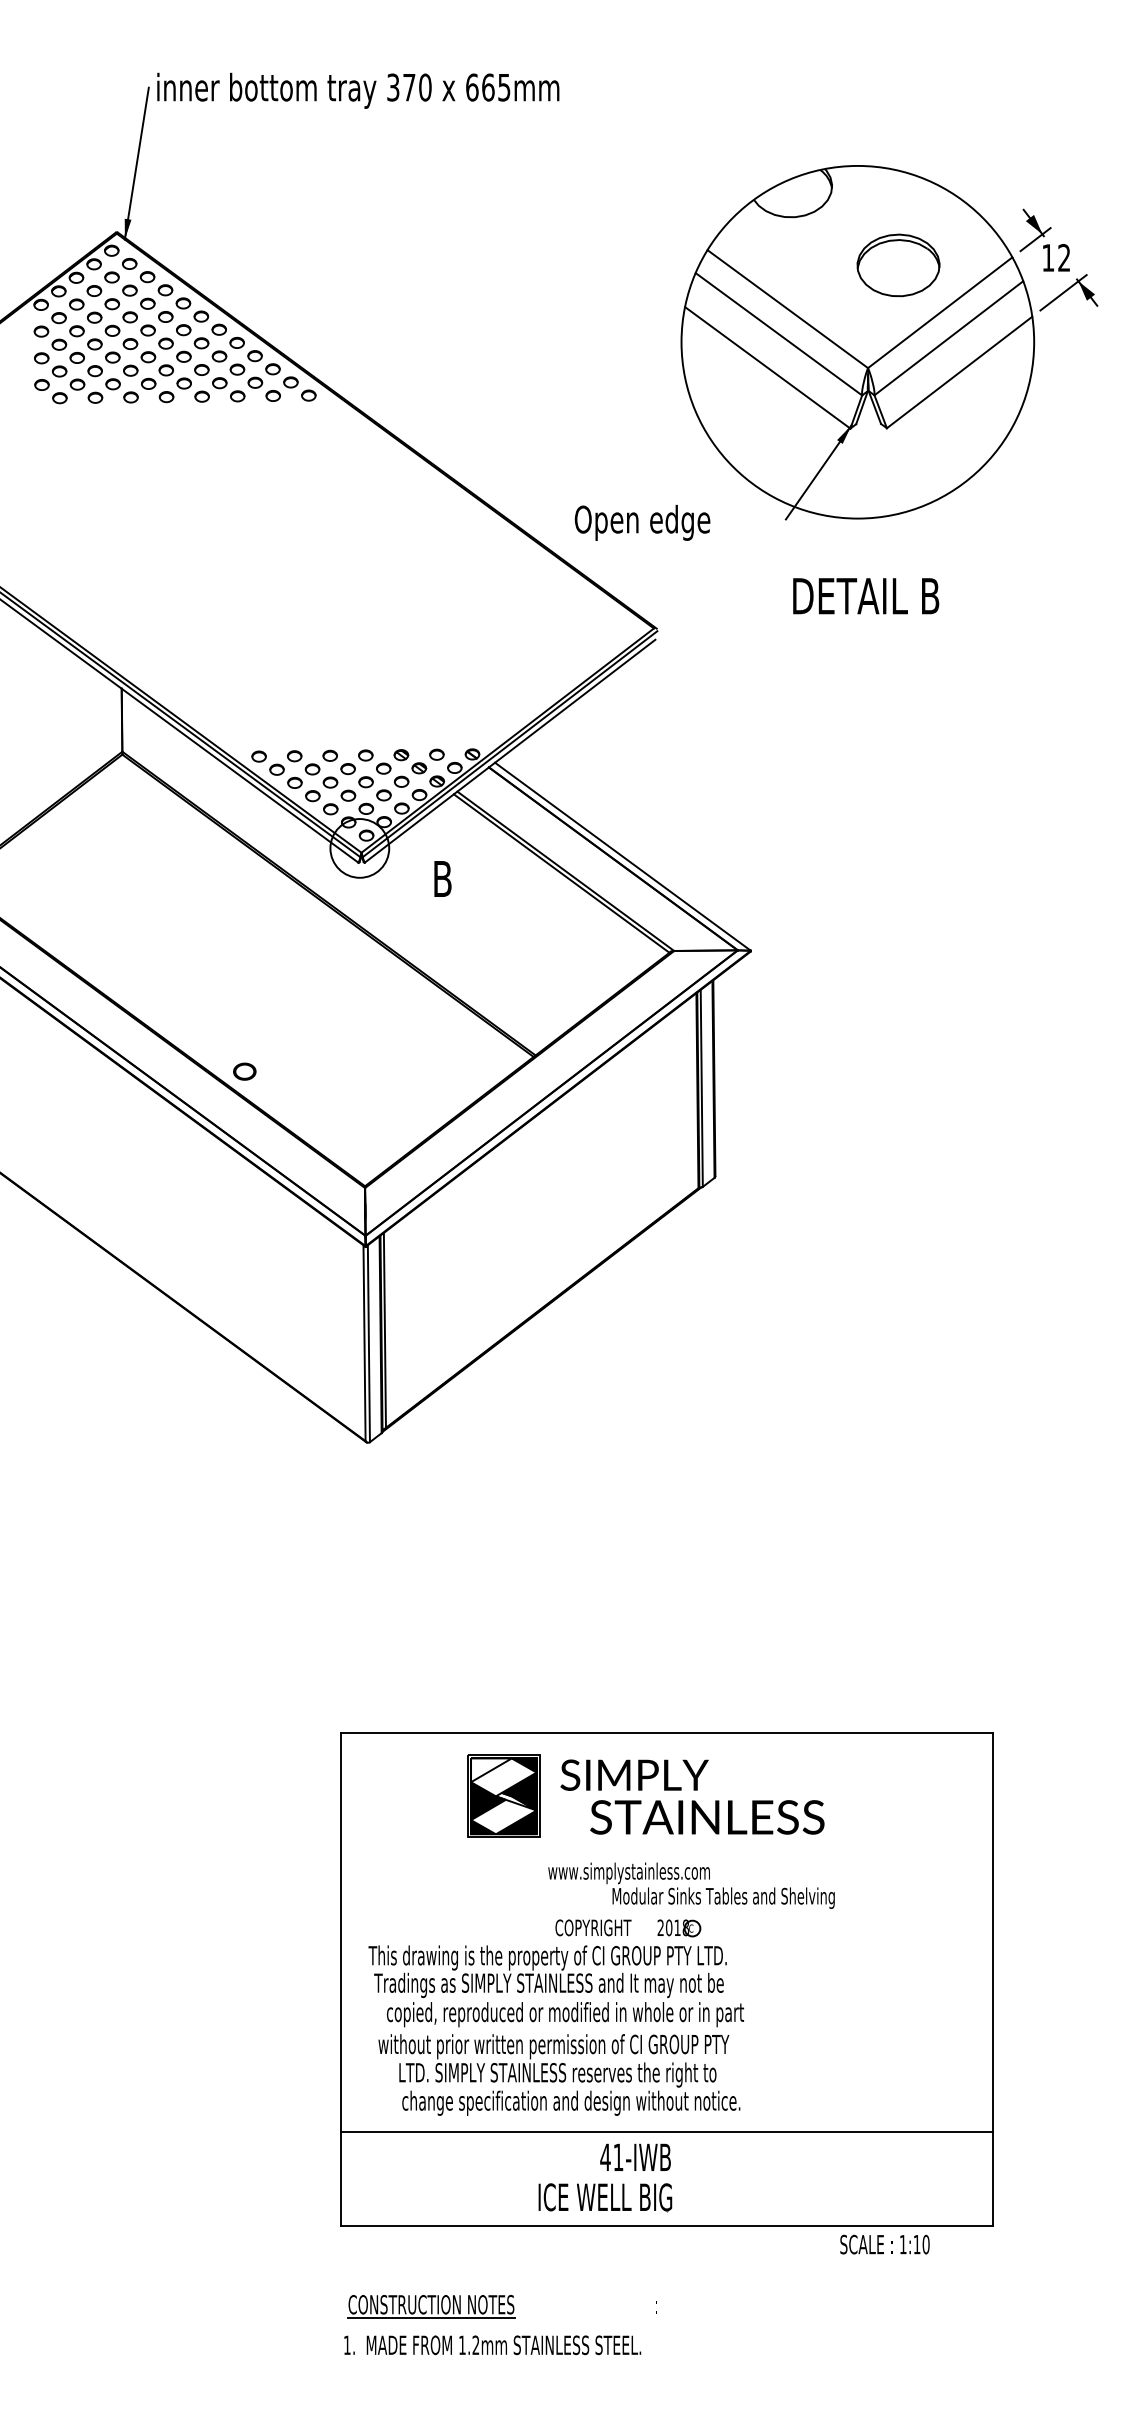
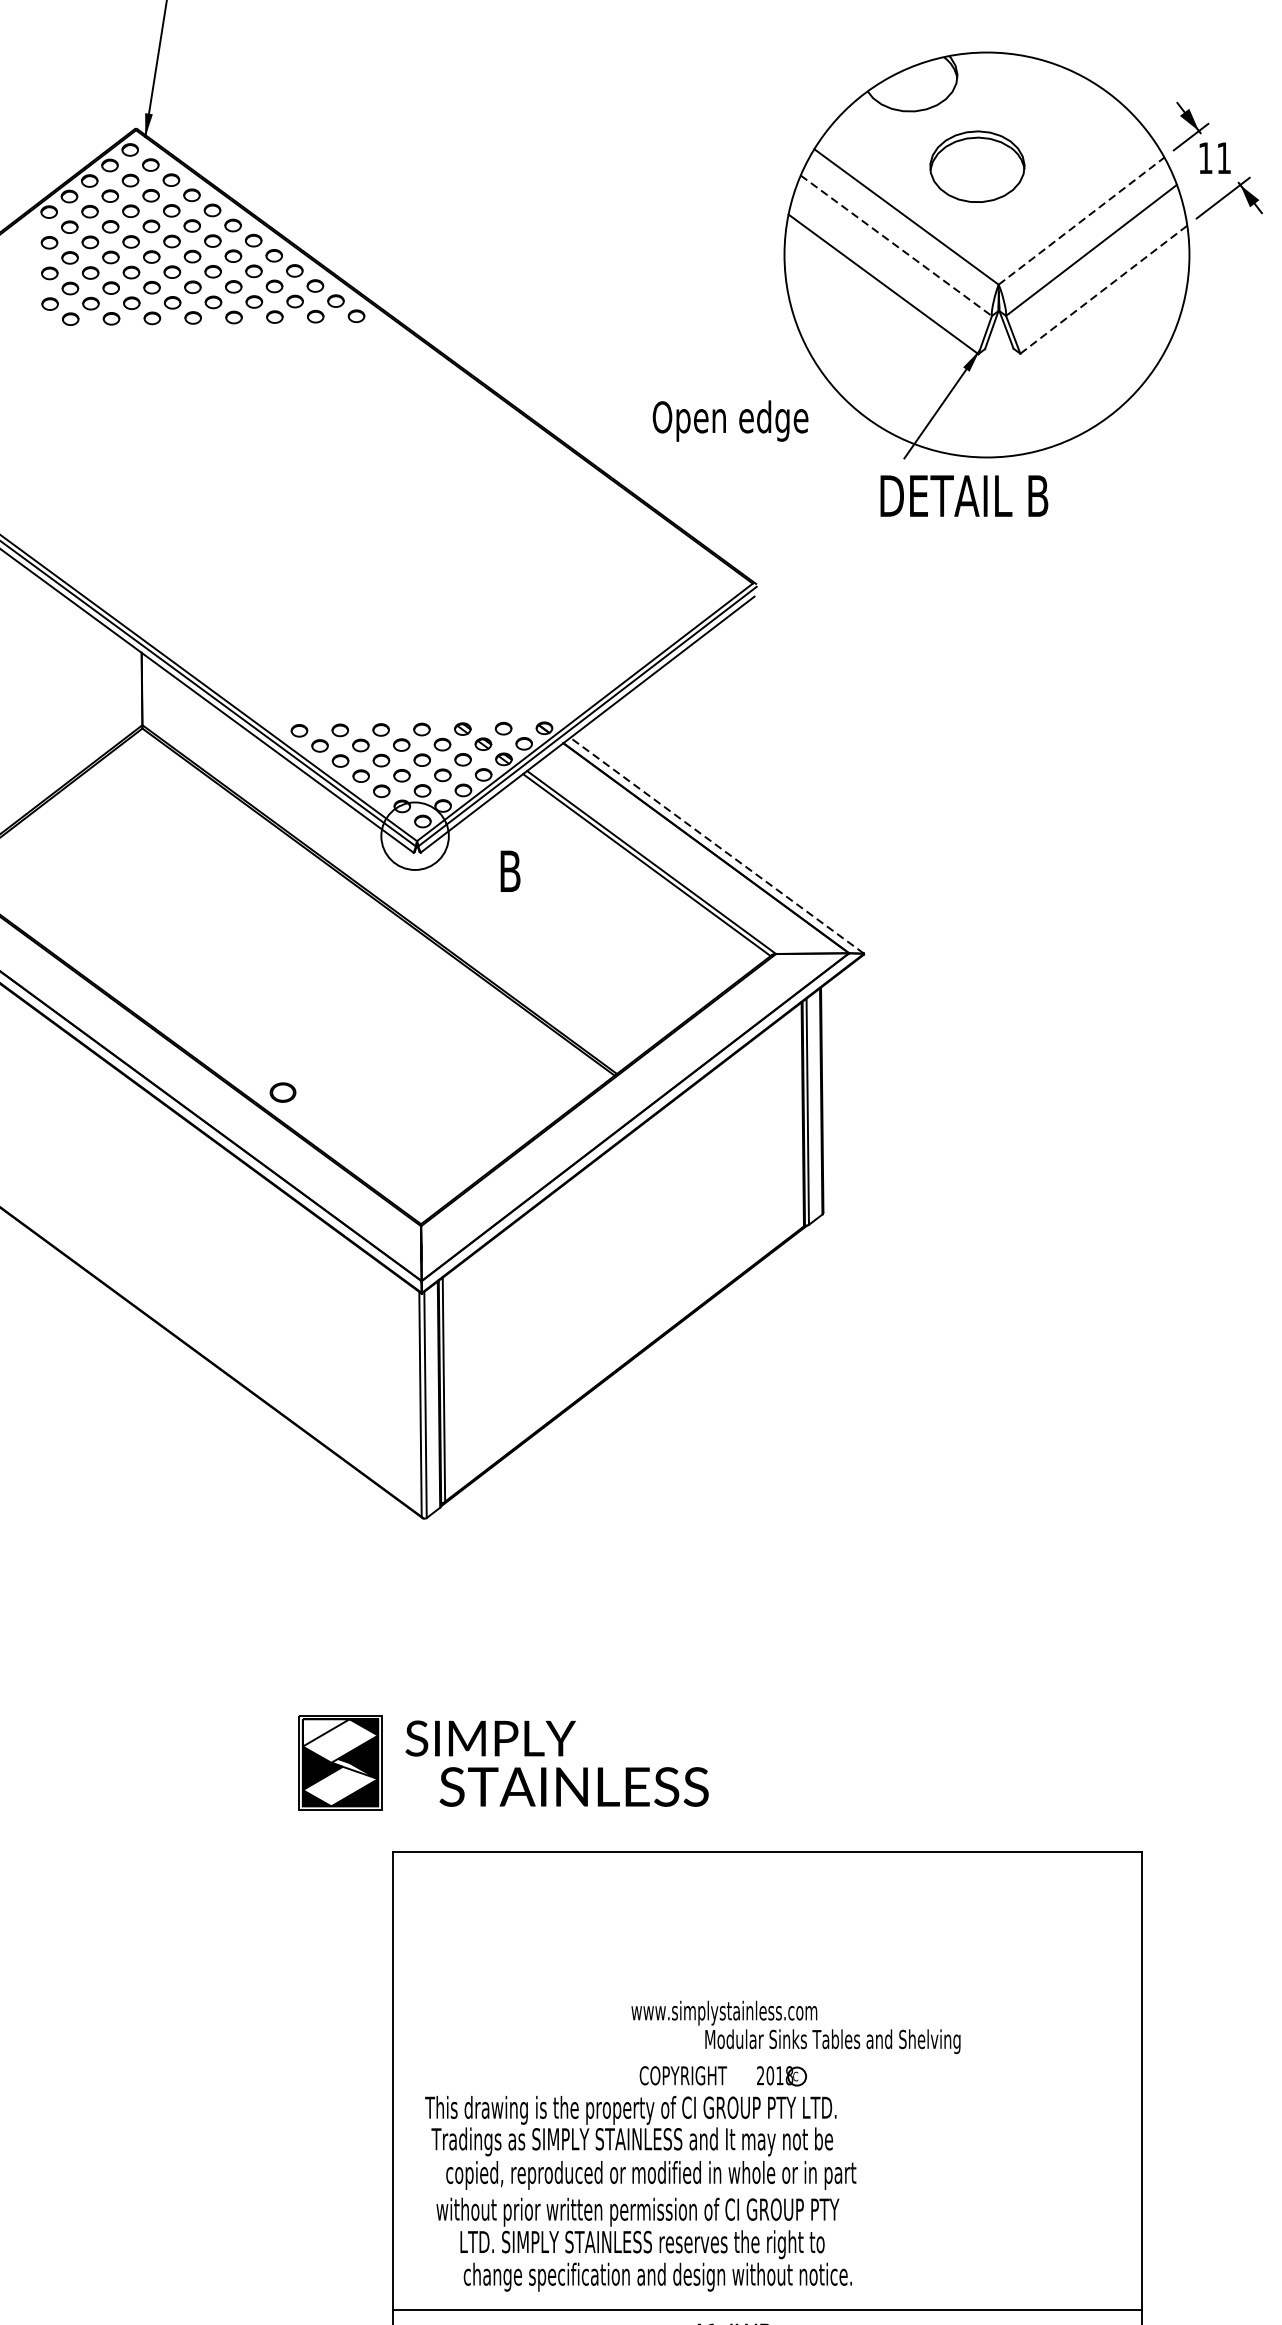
text: (1064, 257) -> (1224, 157), 12 -> 11
part: (898, 265) -> (977, 166), moved
line: (940, 312) -> (1081, 220), solid -> dashed
line: (779, 334) -> (897, 246), solid -> dashed
line: (959, 372) -> (1103, 289), solid -> dashed
text: (642, 522) -> (730, 420), moved
text: (866, 596) -> (964, 496), moved
line: (622, 856) -> (716, 845), solid -> dashed
part: (645, 1795) -> (503, 1761), moved

